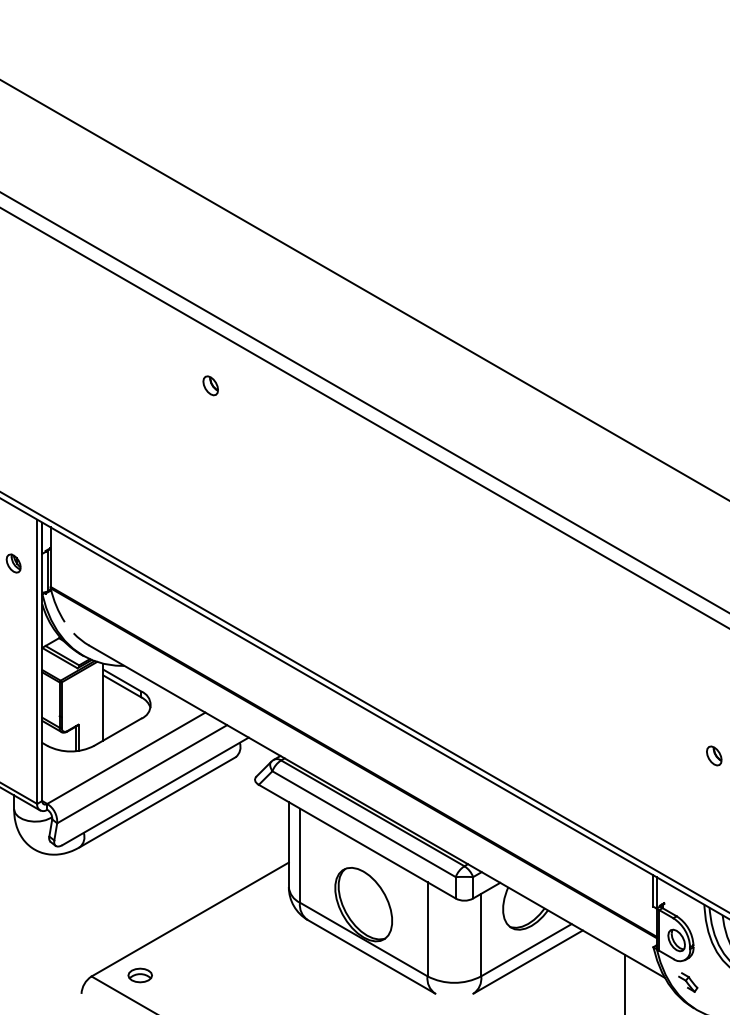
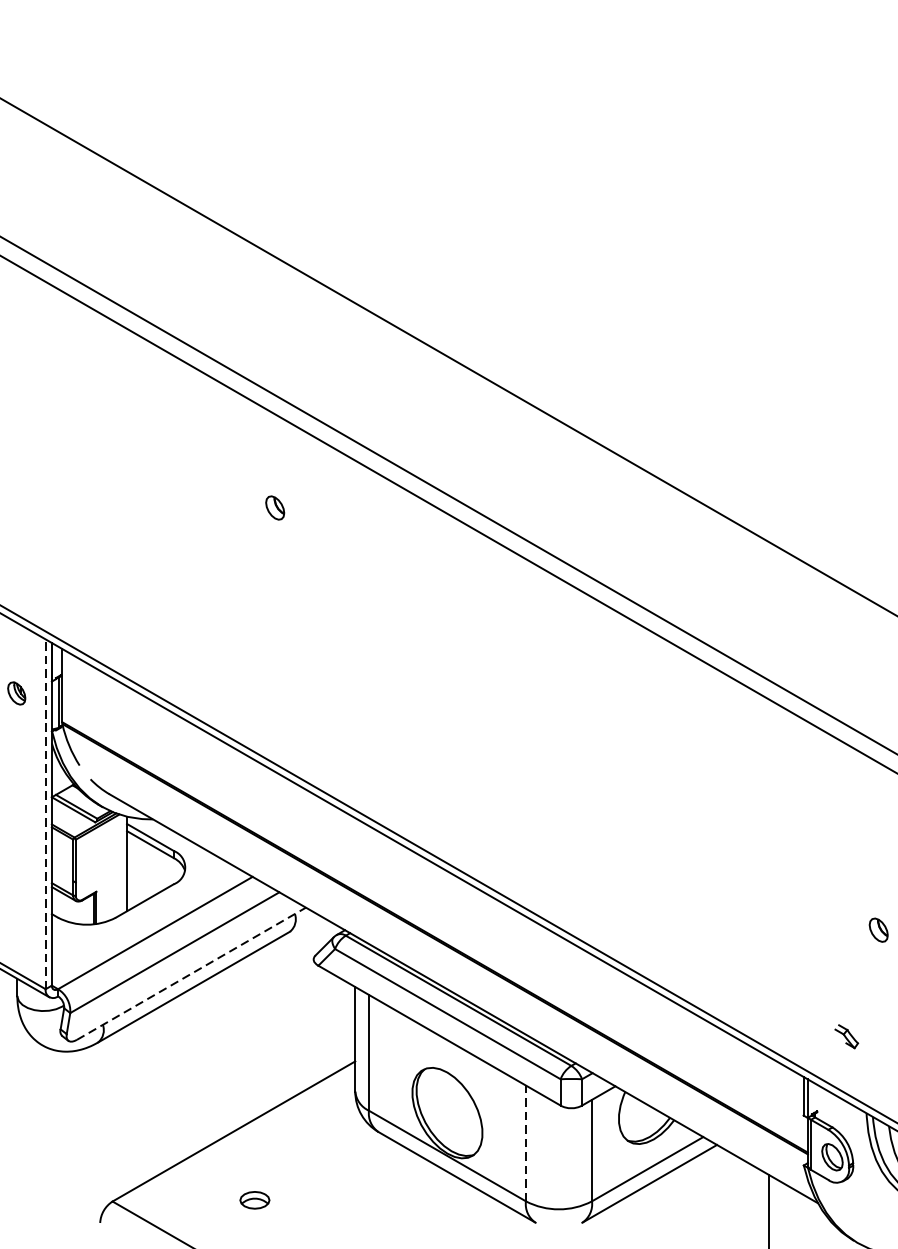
part: (210, 385) -> (274, 507), moved
line: (37, 661) -> (46, 813), solid -> dashed
line: (156, 791) -> (192, 973), solid -> dashed
line: (427, 928) -> (525, 1142), solid -> dashed
part: (139, 975) -> (253, 1200), moved
part: (688, 982) -> (847, 1036), moved

